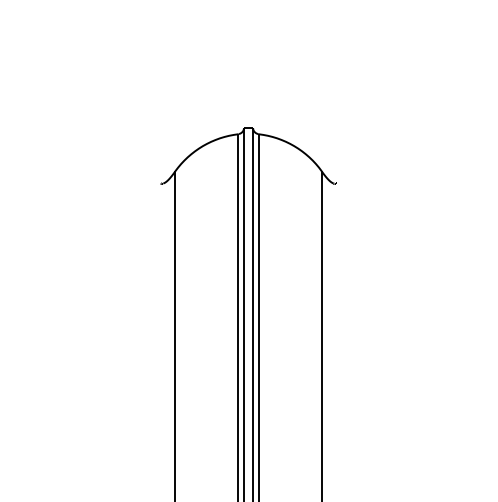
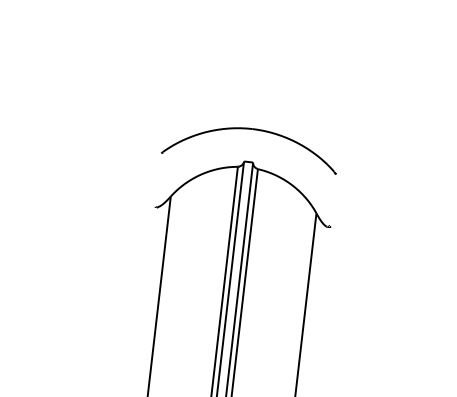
part: (243, 96) -> (247, 129), added

